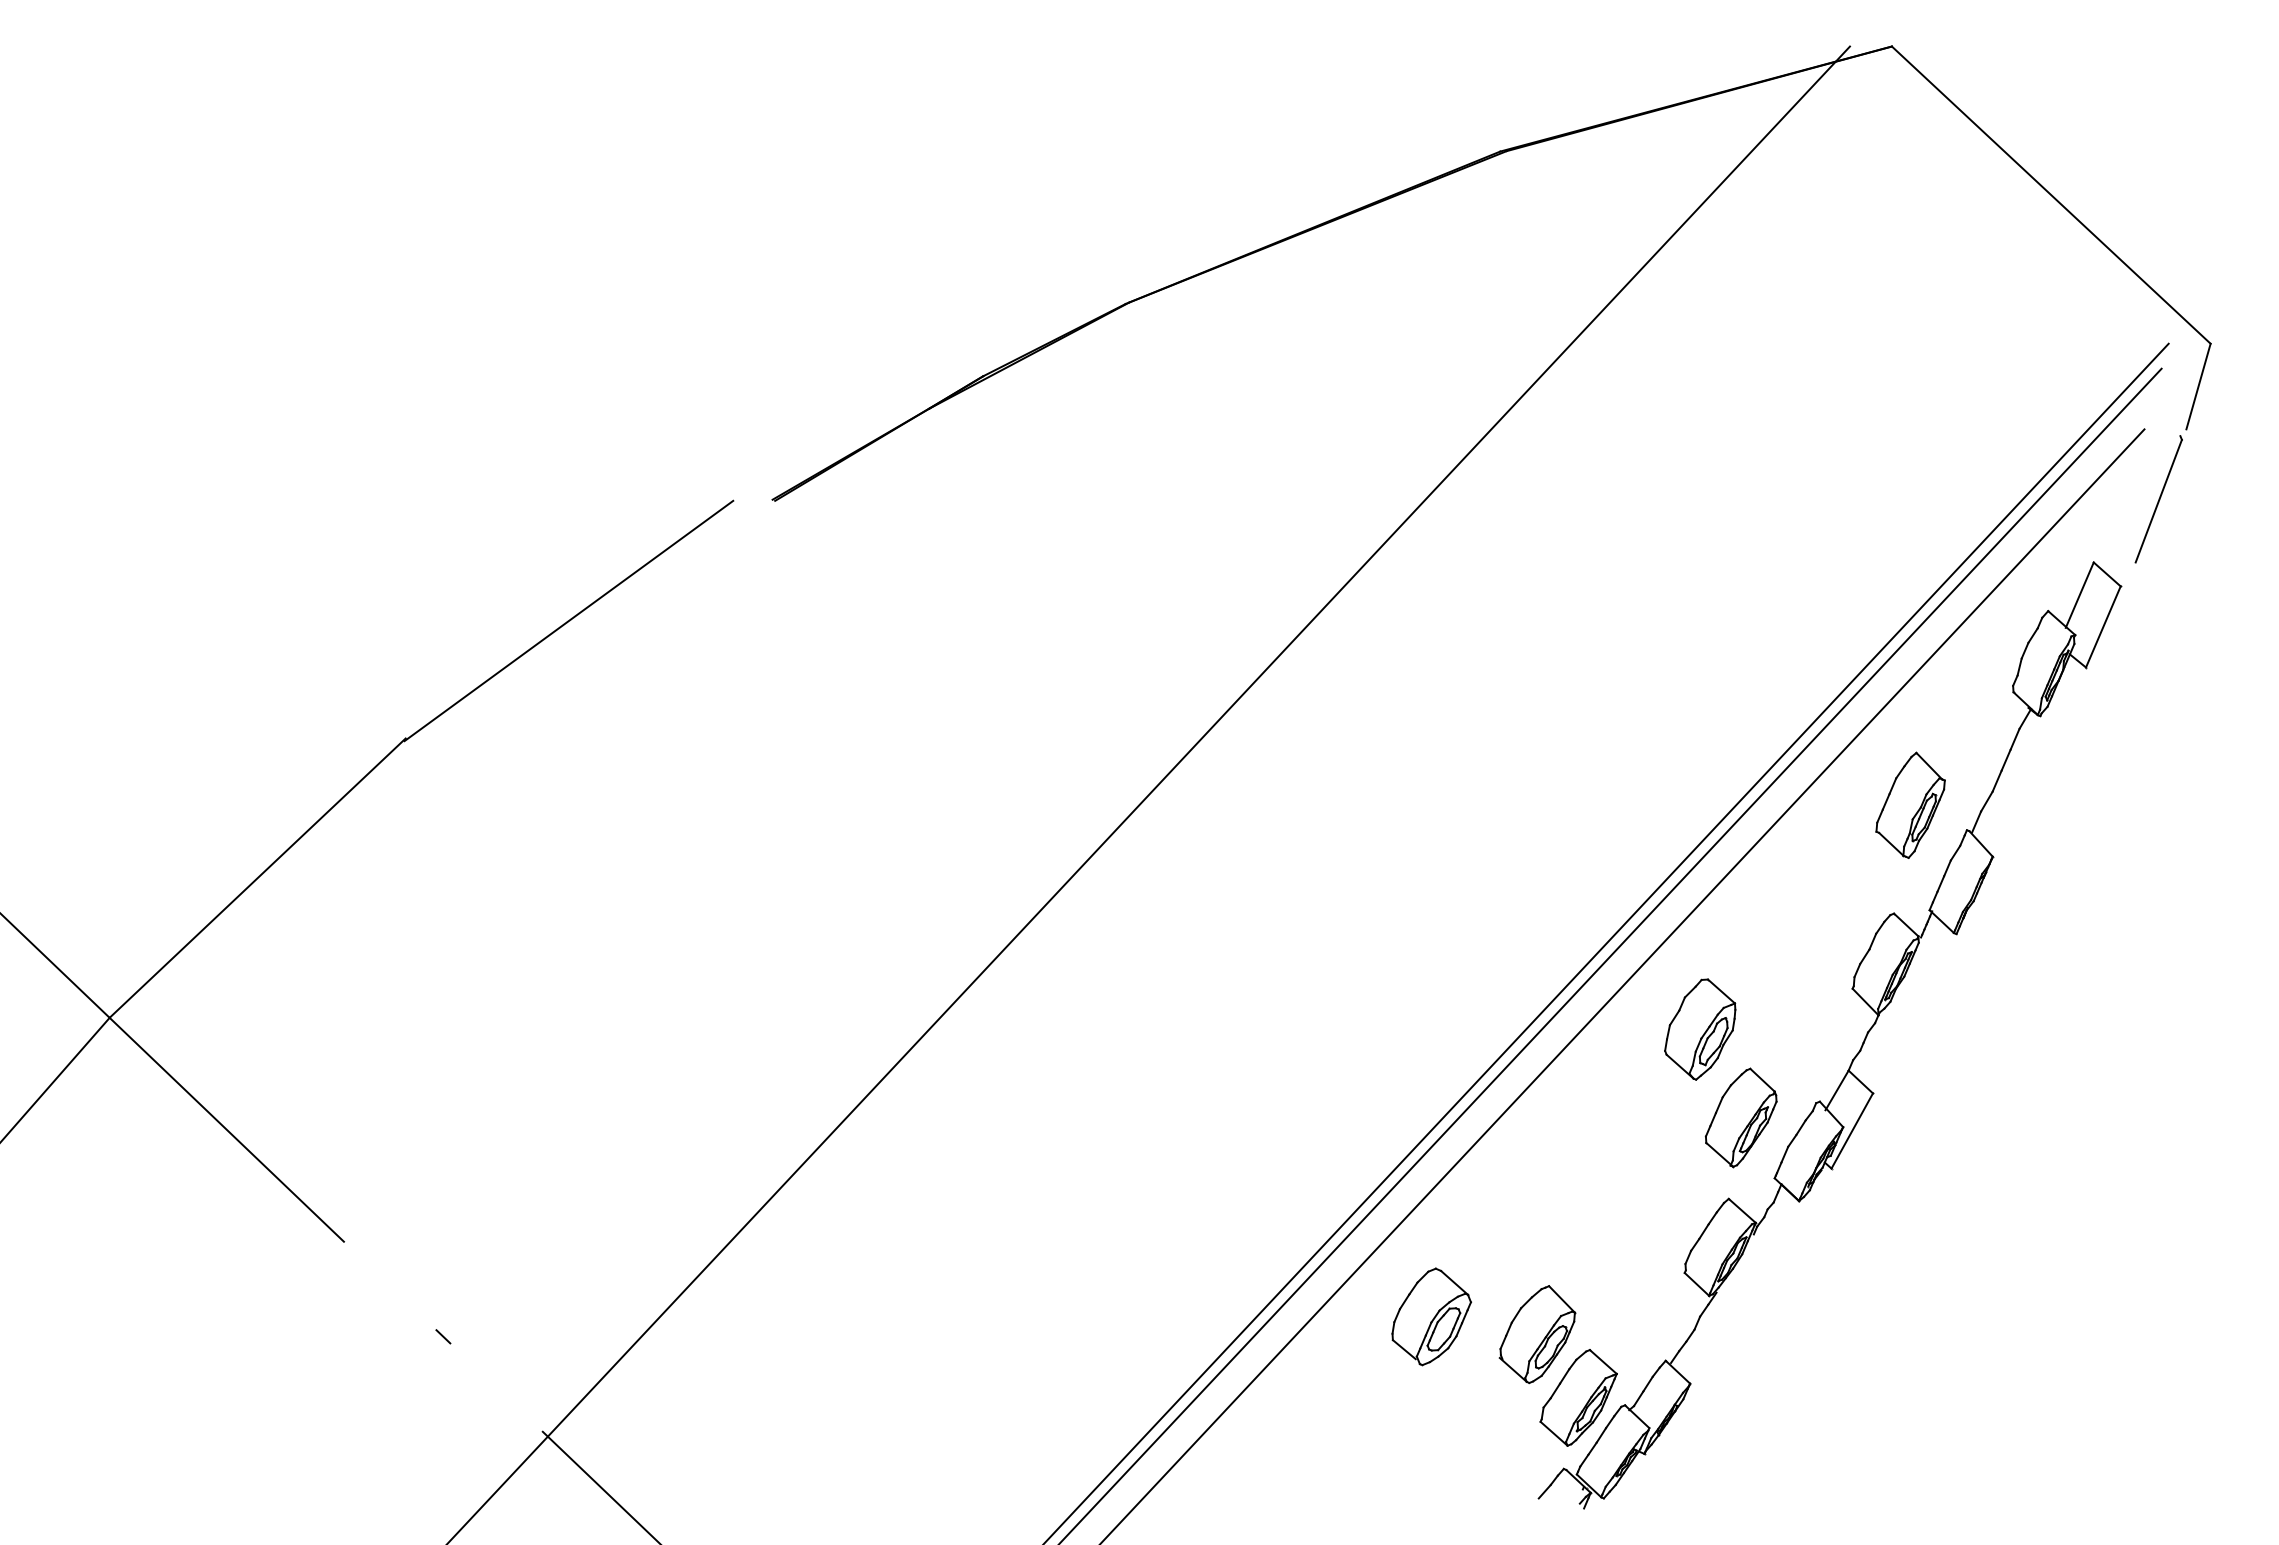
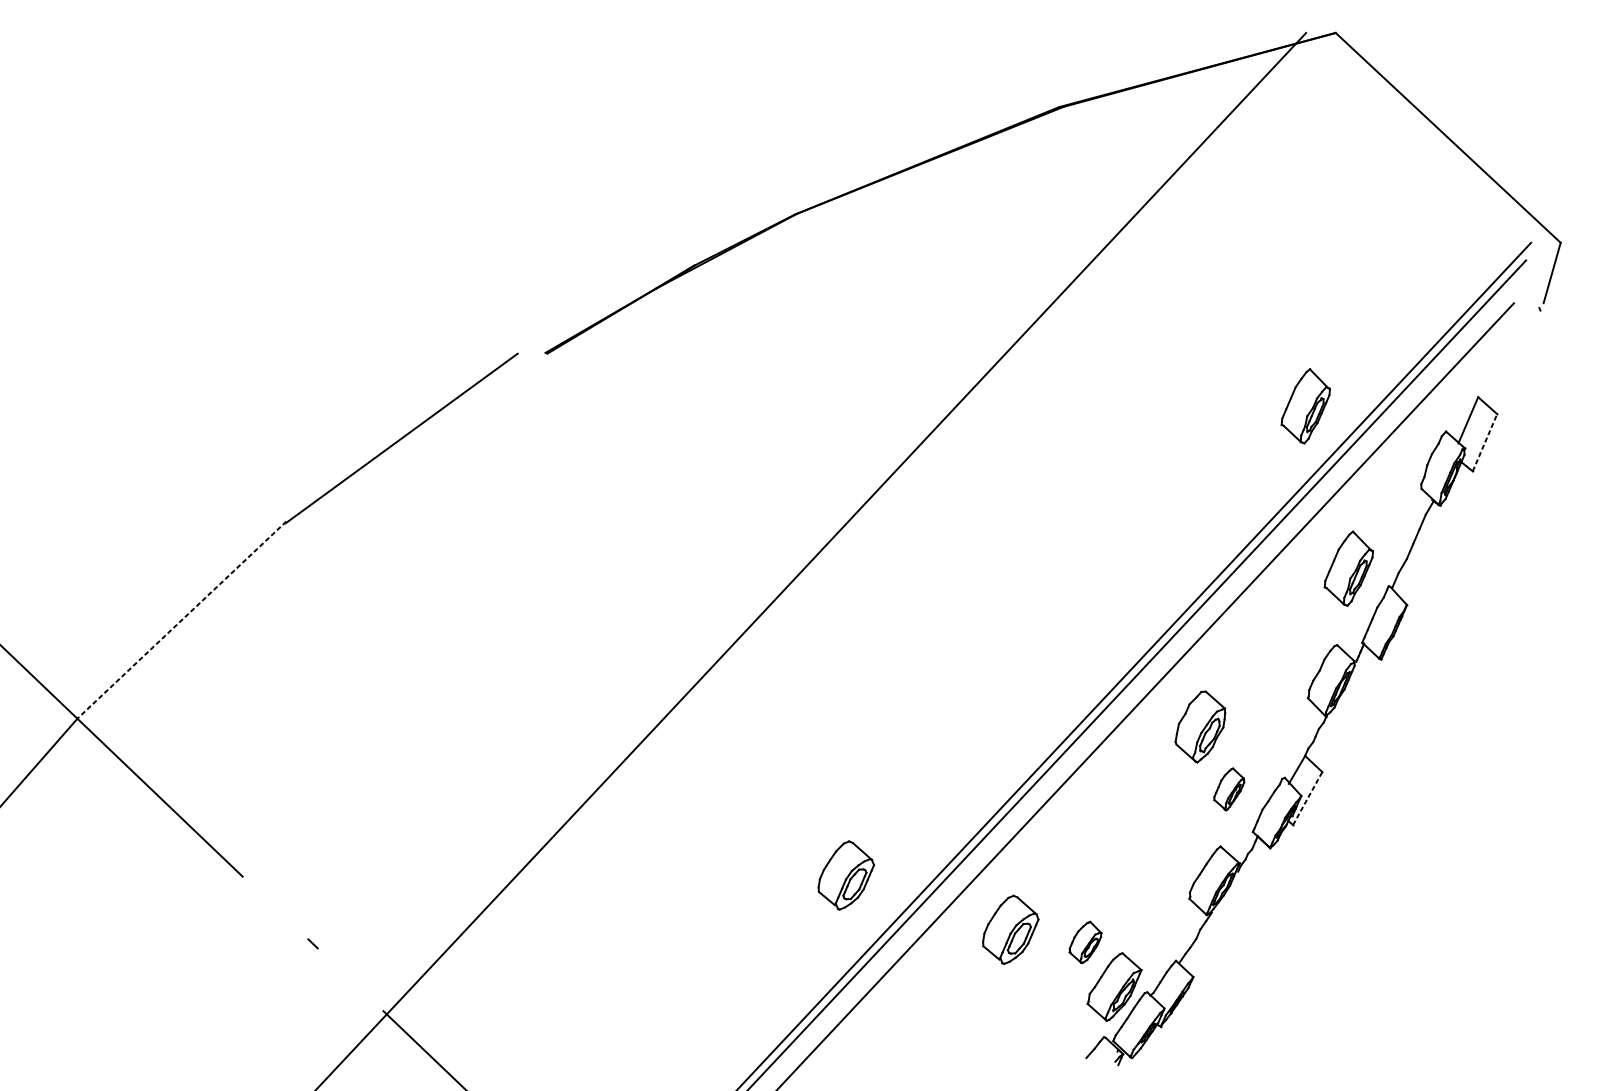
line: (2158, 500) -> (1523, 353), removed
part: (1849, 574) -> (1305, 405), added
line: (2103, 626) -> (1485, 442), solid -> dashed
line: (257, 878) -> (181, 620), solid -> dashed
part: (1740, 1117) -> (1228, 789), size x0.6
line: (1852, 1131) -> (1307, 798), solid -> dashed
part: (1198, 1239) -> (846, 875), added
part: (1537, 1334) -> (1085, 942), size x0.6

